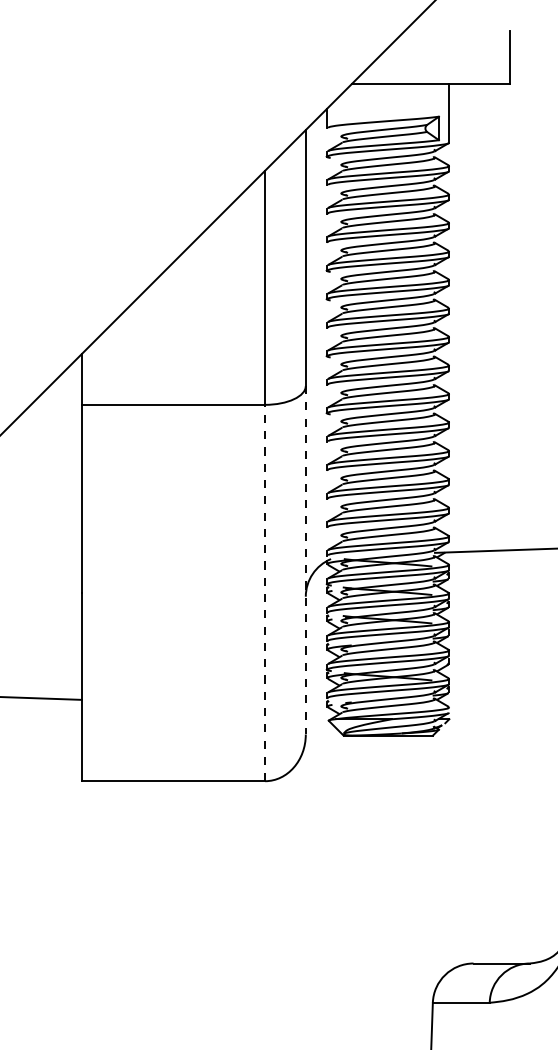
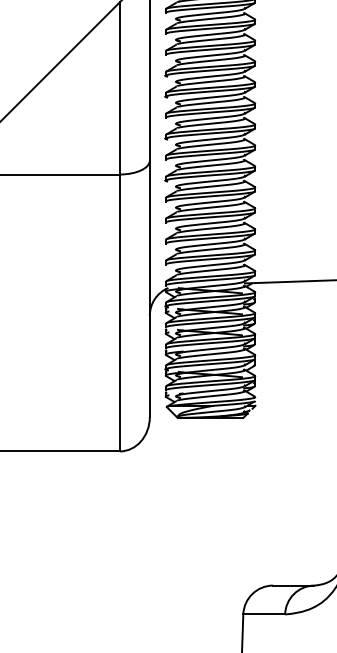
line: (305, 560) -> (149, 289), dashed -> solid
line: (265, 592) -> (120, 312), dashed -> solid

